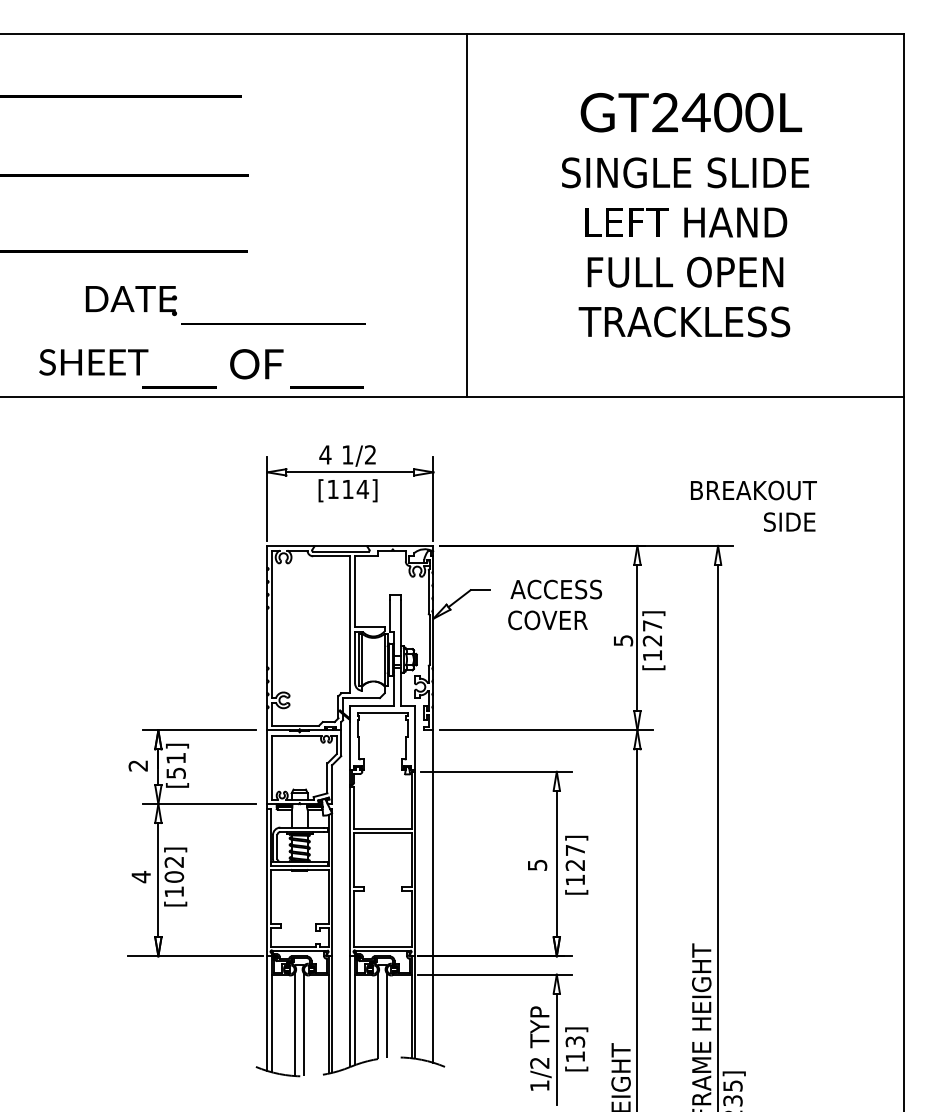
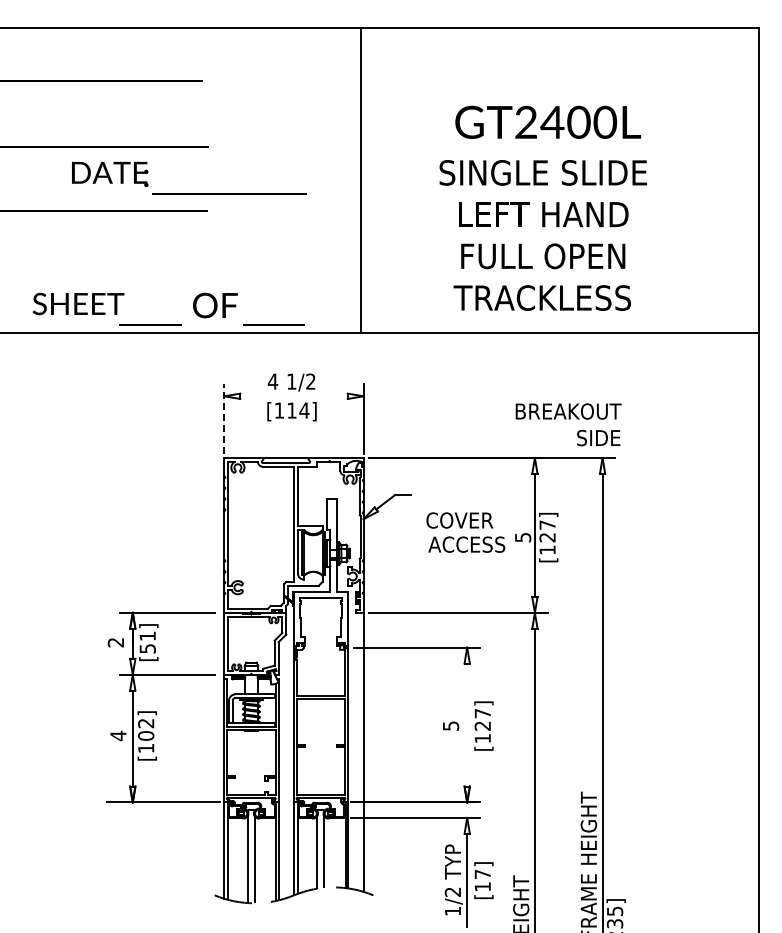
line: (466, 214) -> (360, 179), moved
text: (684, 214) -> (542, 207), moved
text: (225, 305) -> (189, 178), moved
line: (349, 472) -> (293, 396), removed
line: (267, 498) -> (224, 418), solid -> dashed
text: (753, 505) -> (568, 424), moved
text: (555, 589) -> (466, 544), moved
line: (557, 863) -> (467, 724), removed
text: (575, 1042) -> (482, 874), [13] -> [17]

